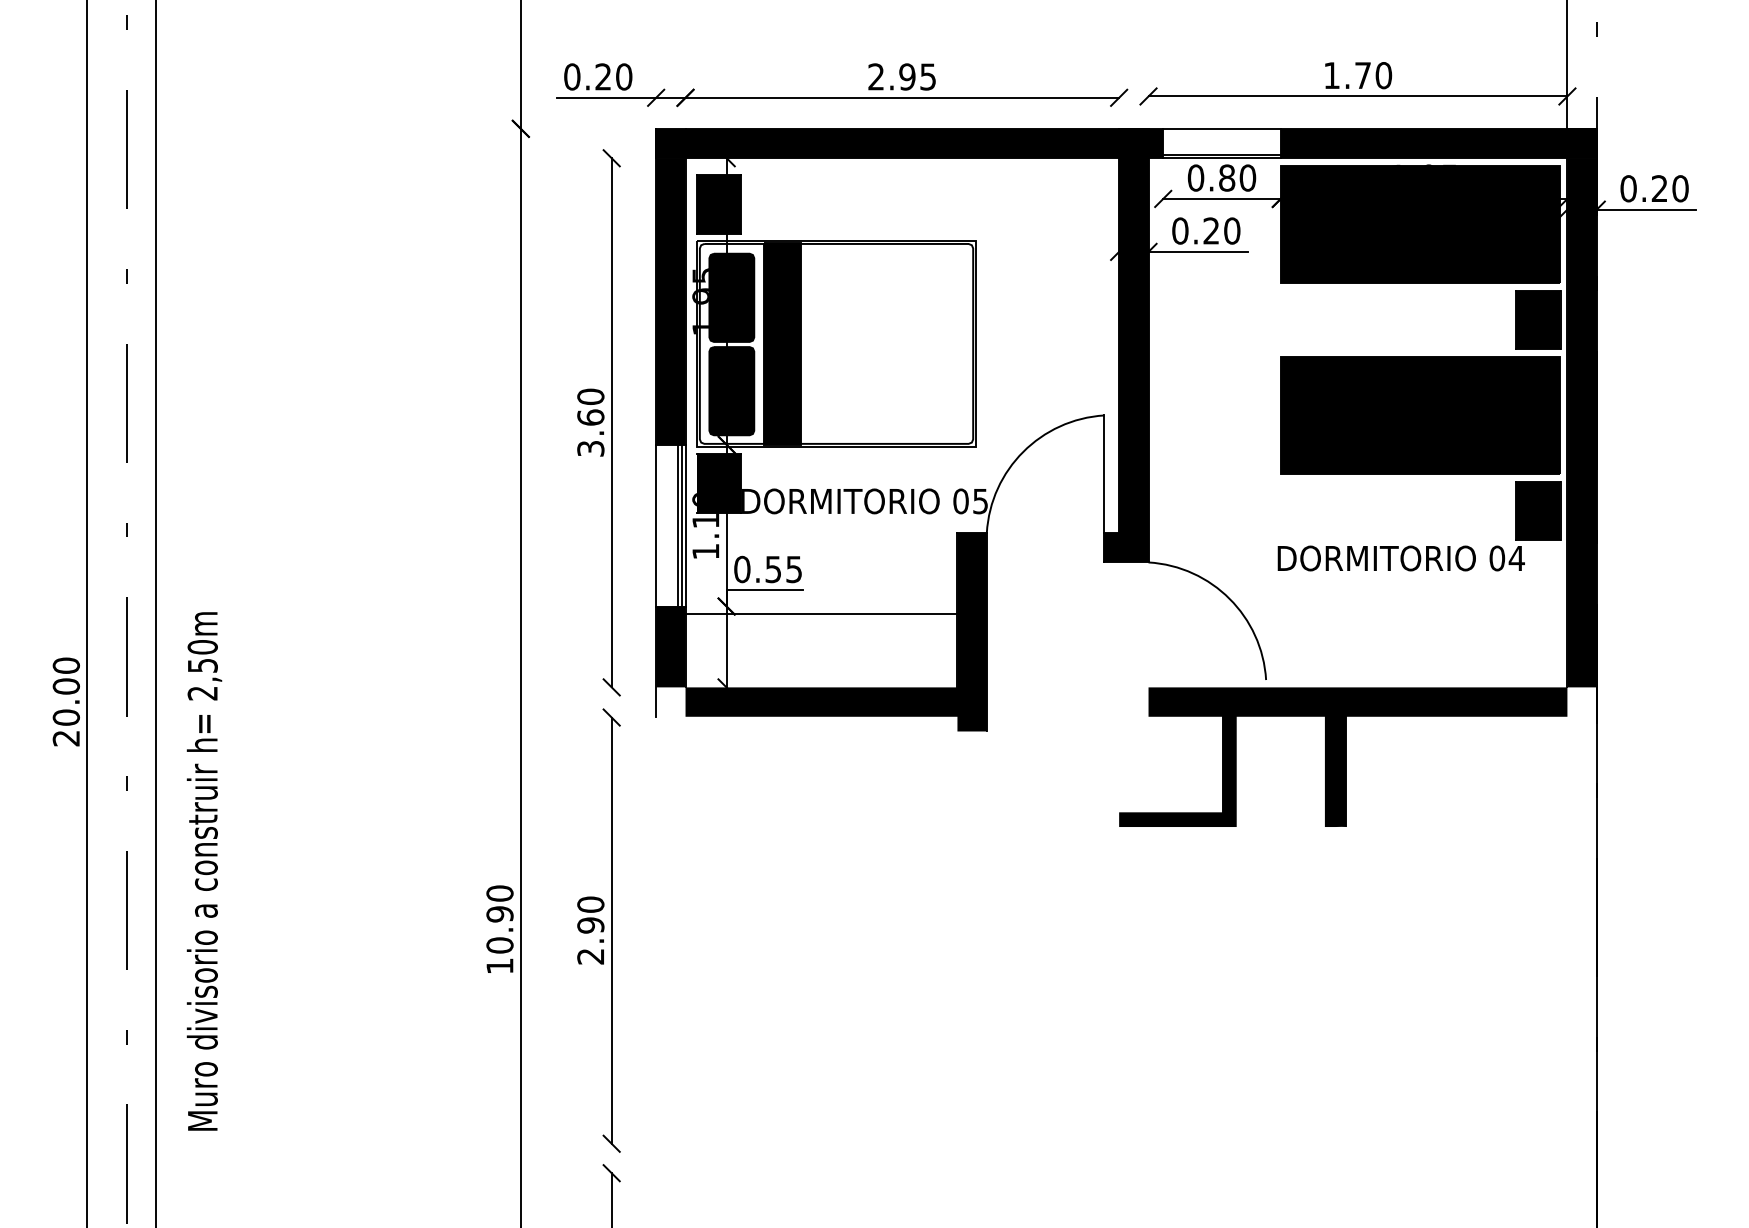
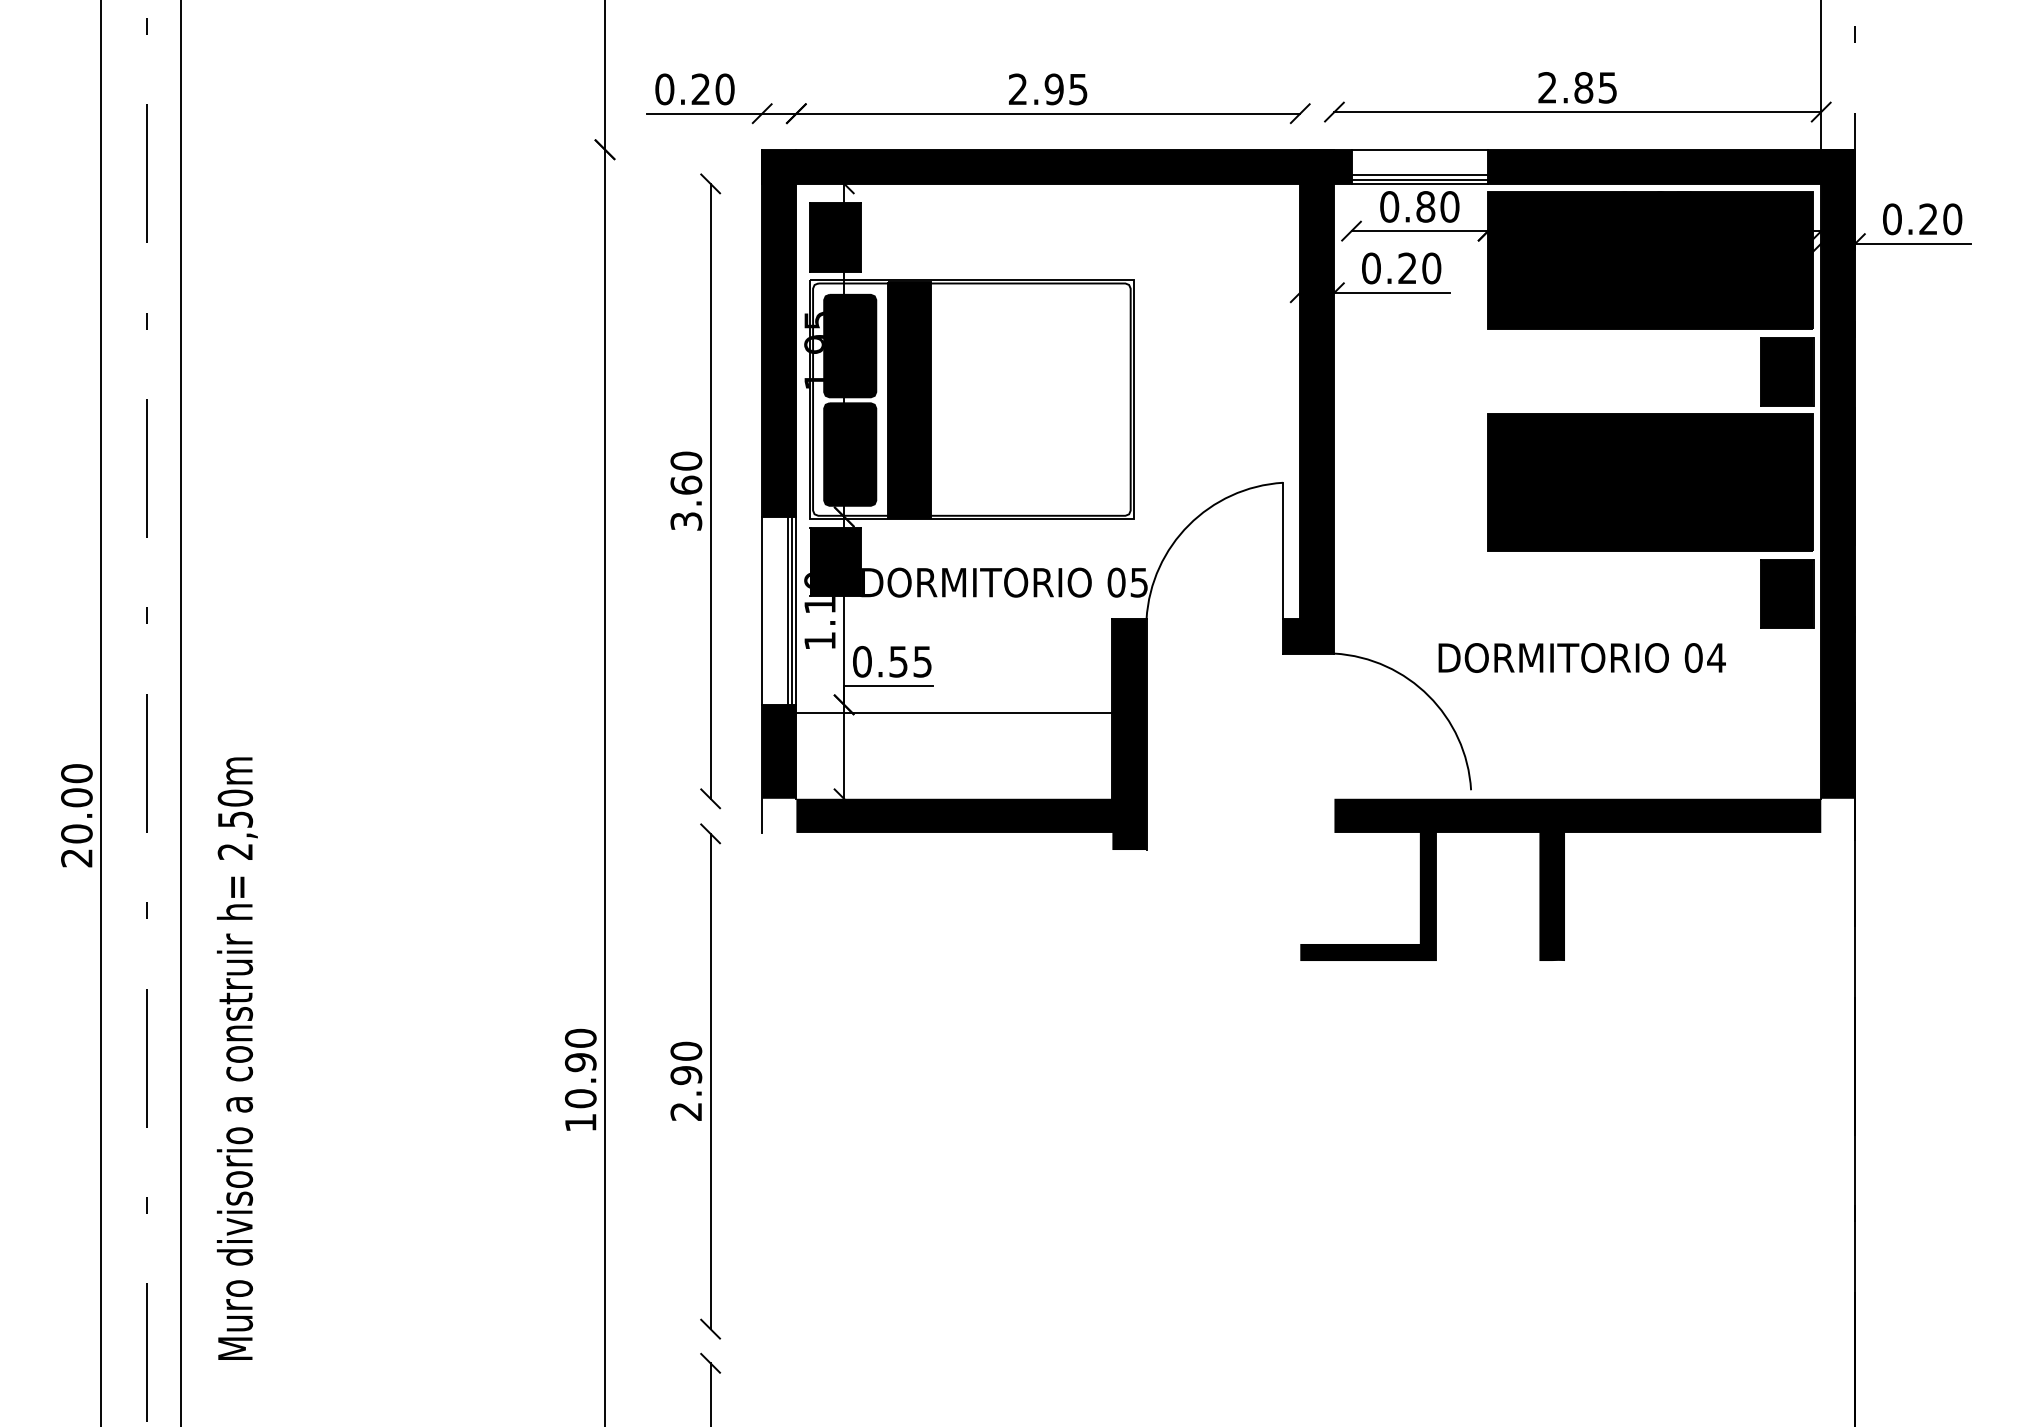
text: (1357, 75) -> (1577, 87), 1.70 -> 2.85
line: (1221, 151) -> (1419, 175), added
text: (1400, 558) -> (1581, 657), moved
text: (203, 871) -> (236, 1058), moved

